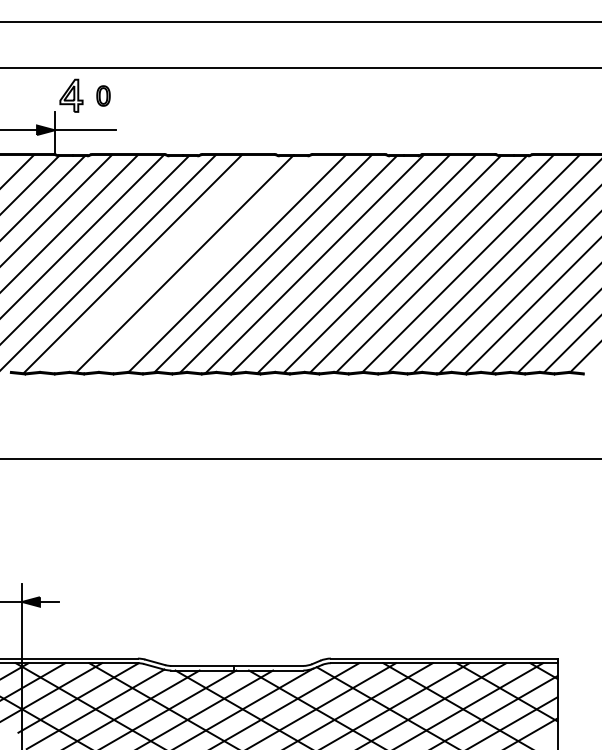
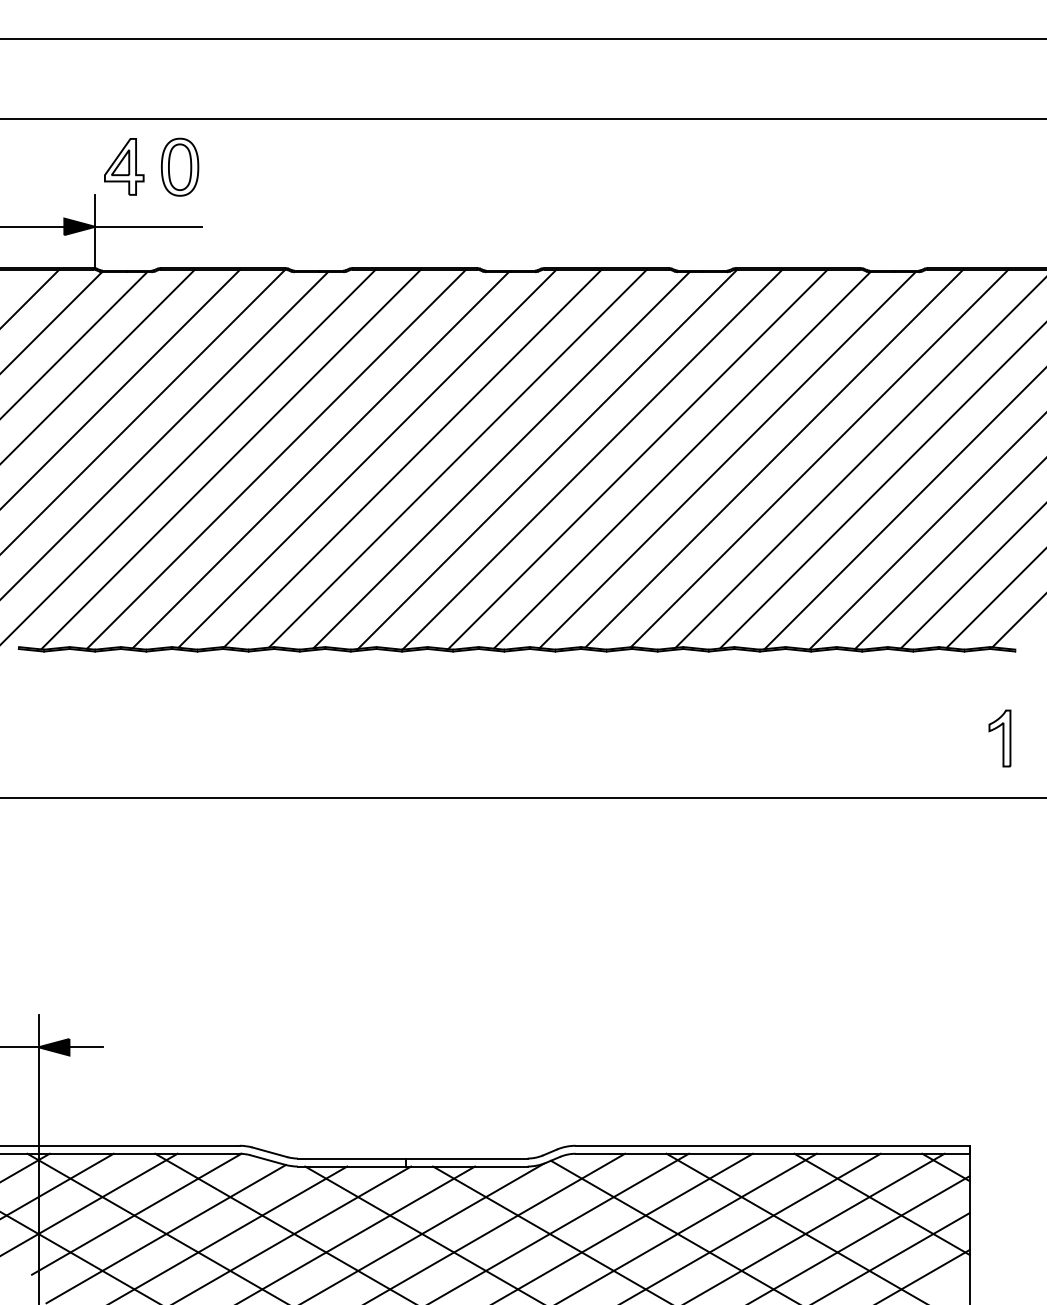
part: (103, 95) -> (179, 166), size x1.67
line: (159, 263) -> (277, 458), added
line: (210, 263) -> (366, 458), added
part: (574, 424) -> (999, 738), added

